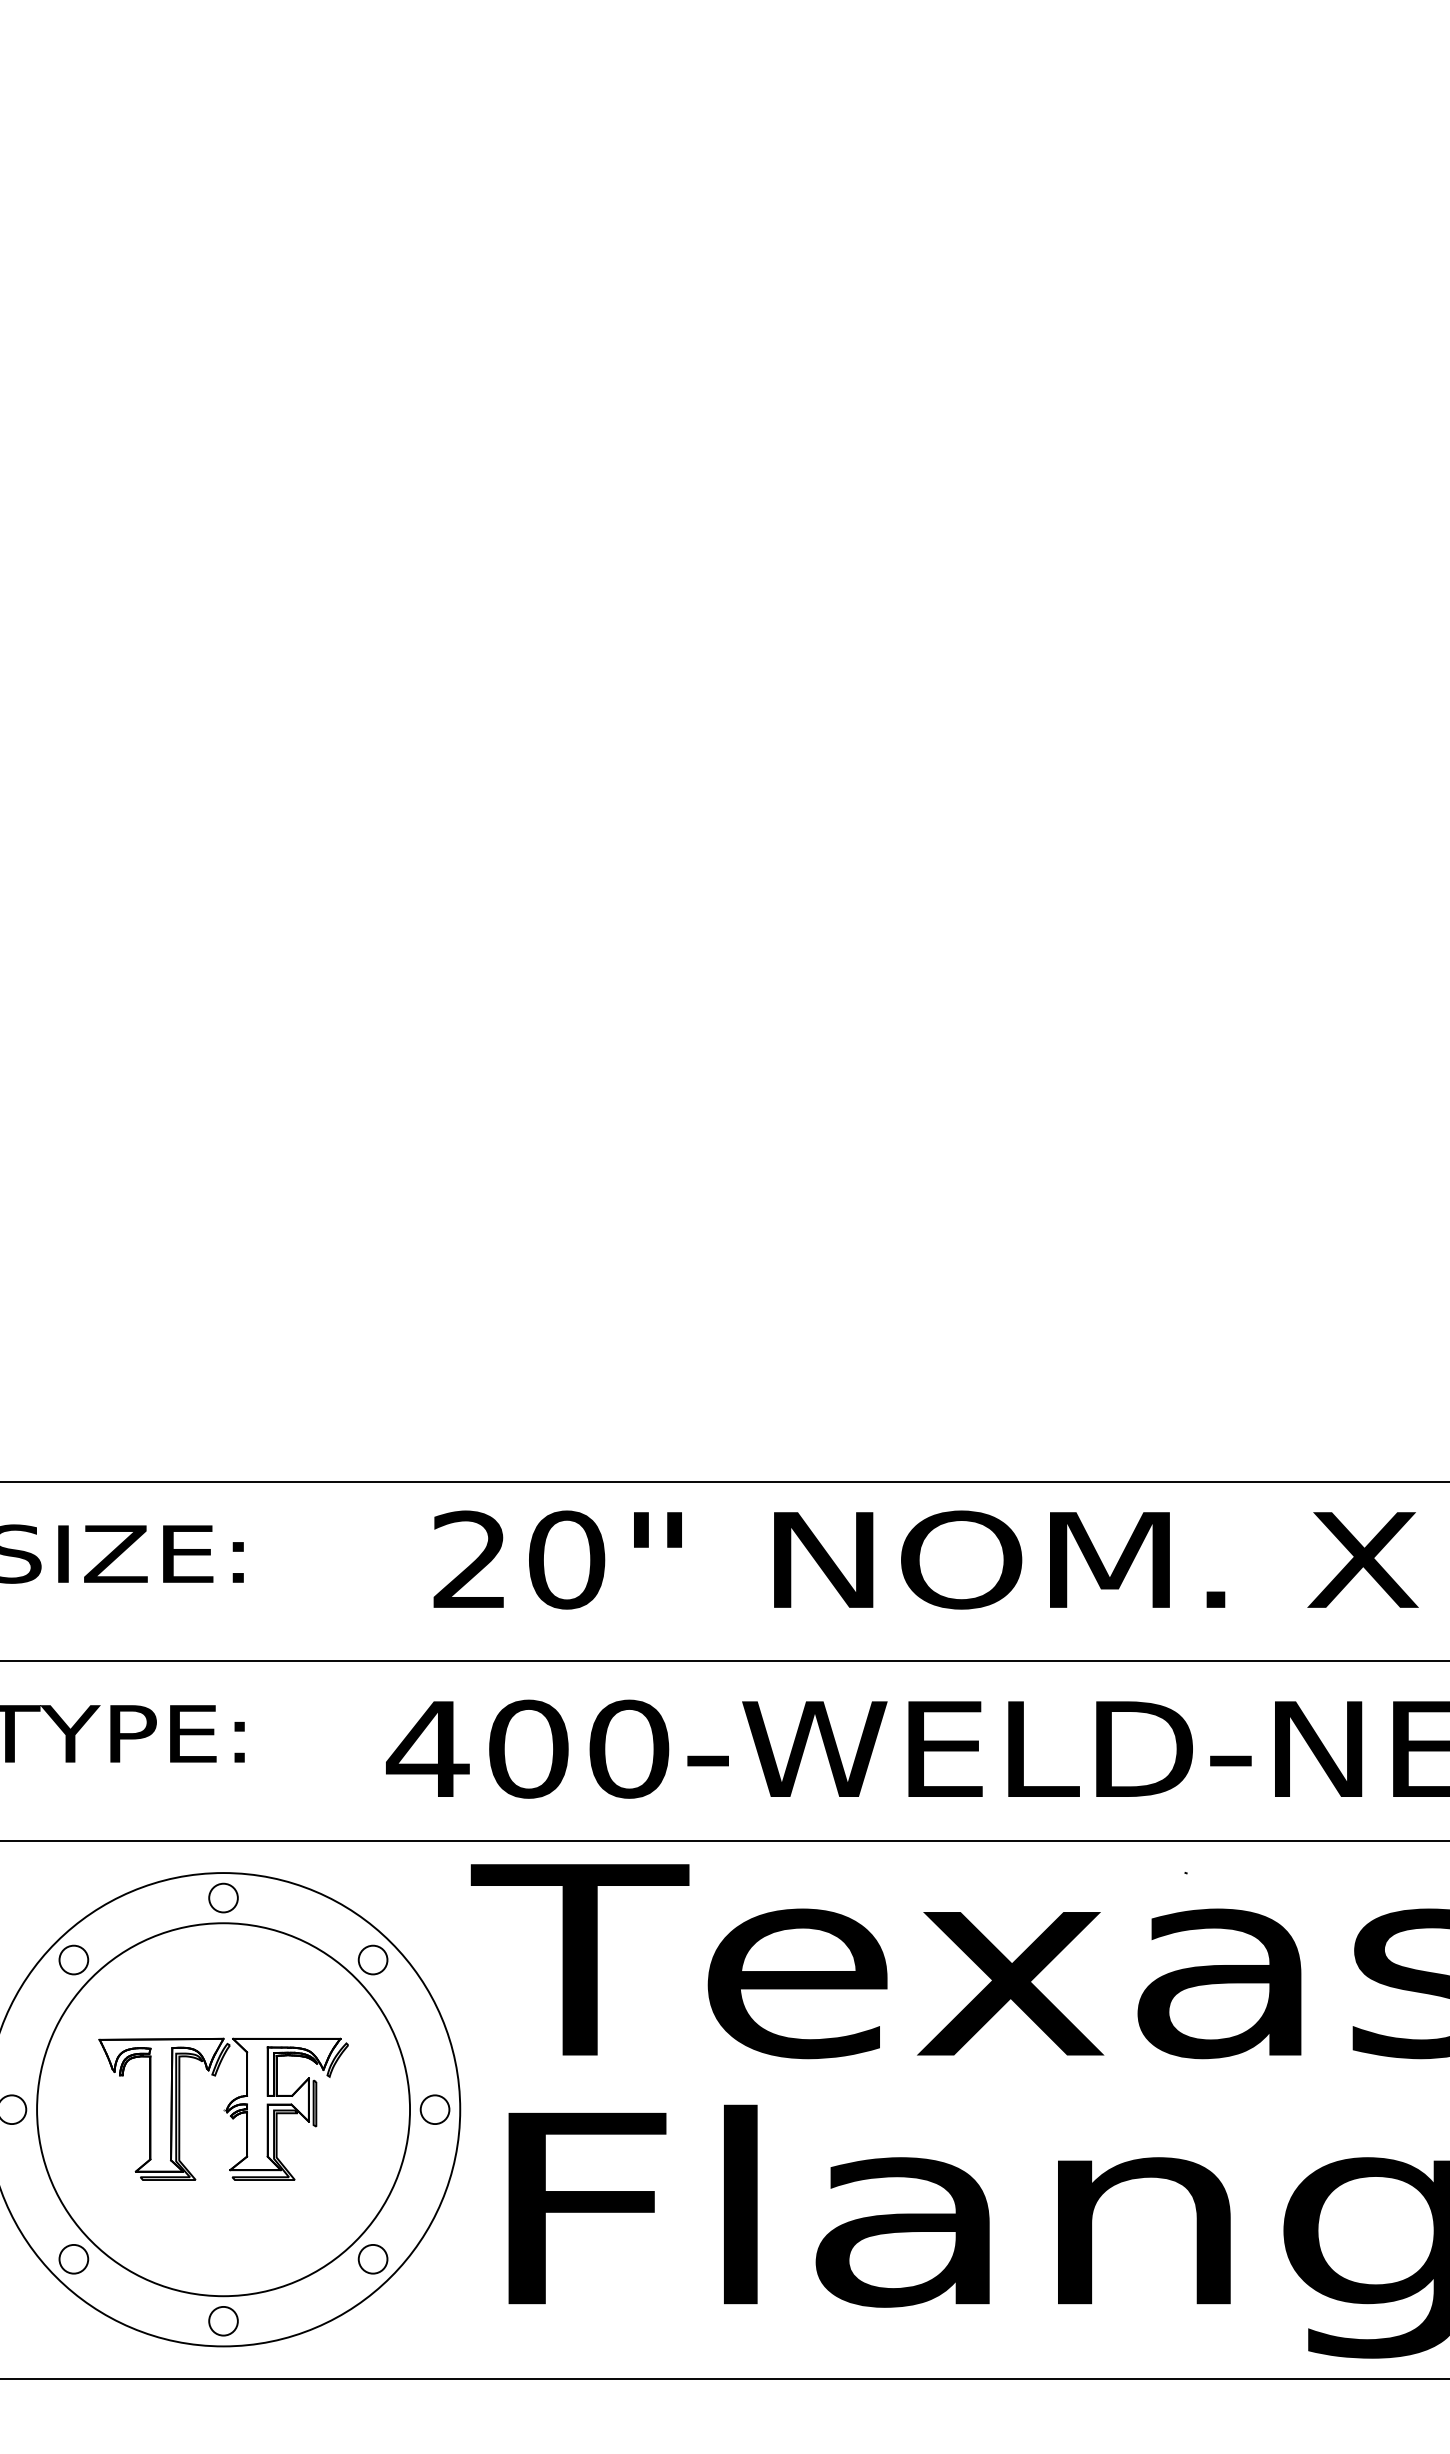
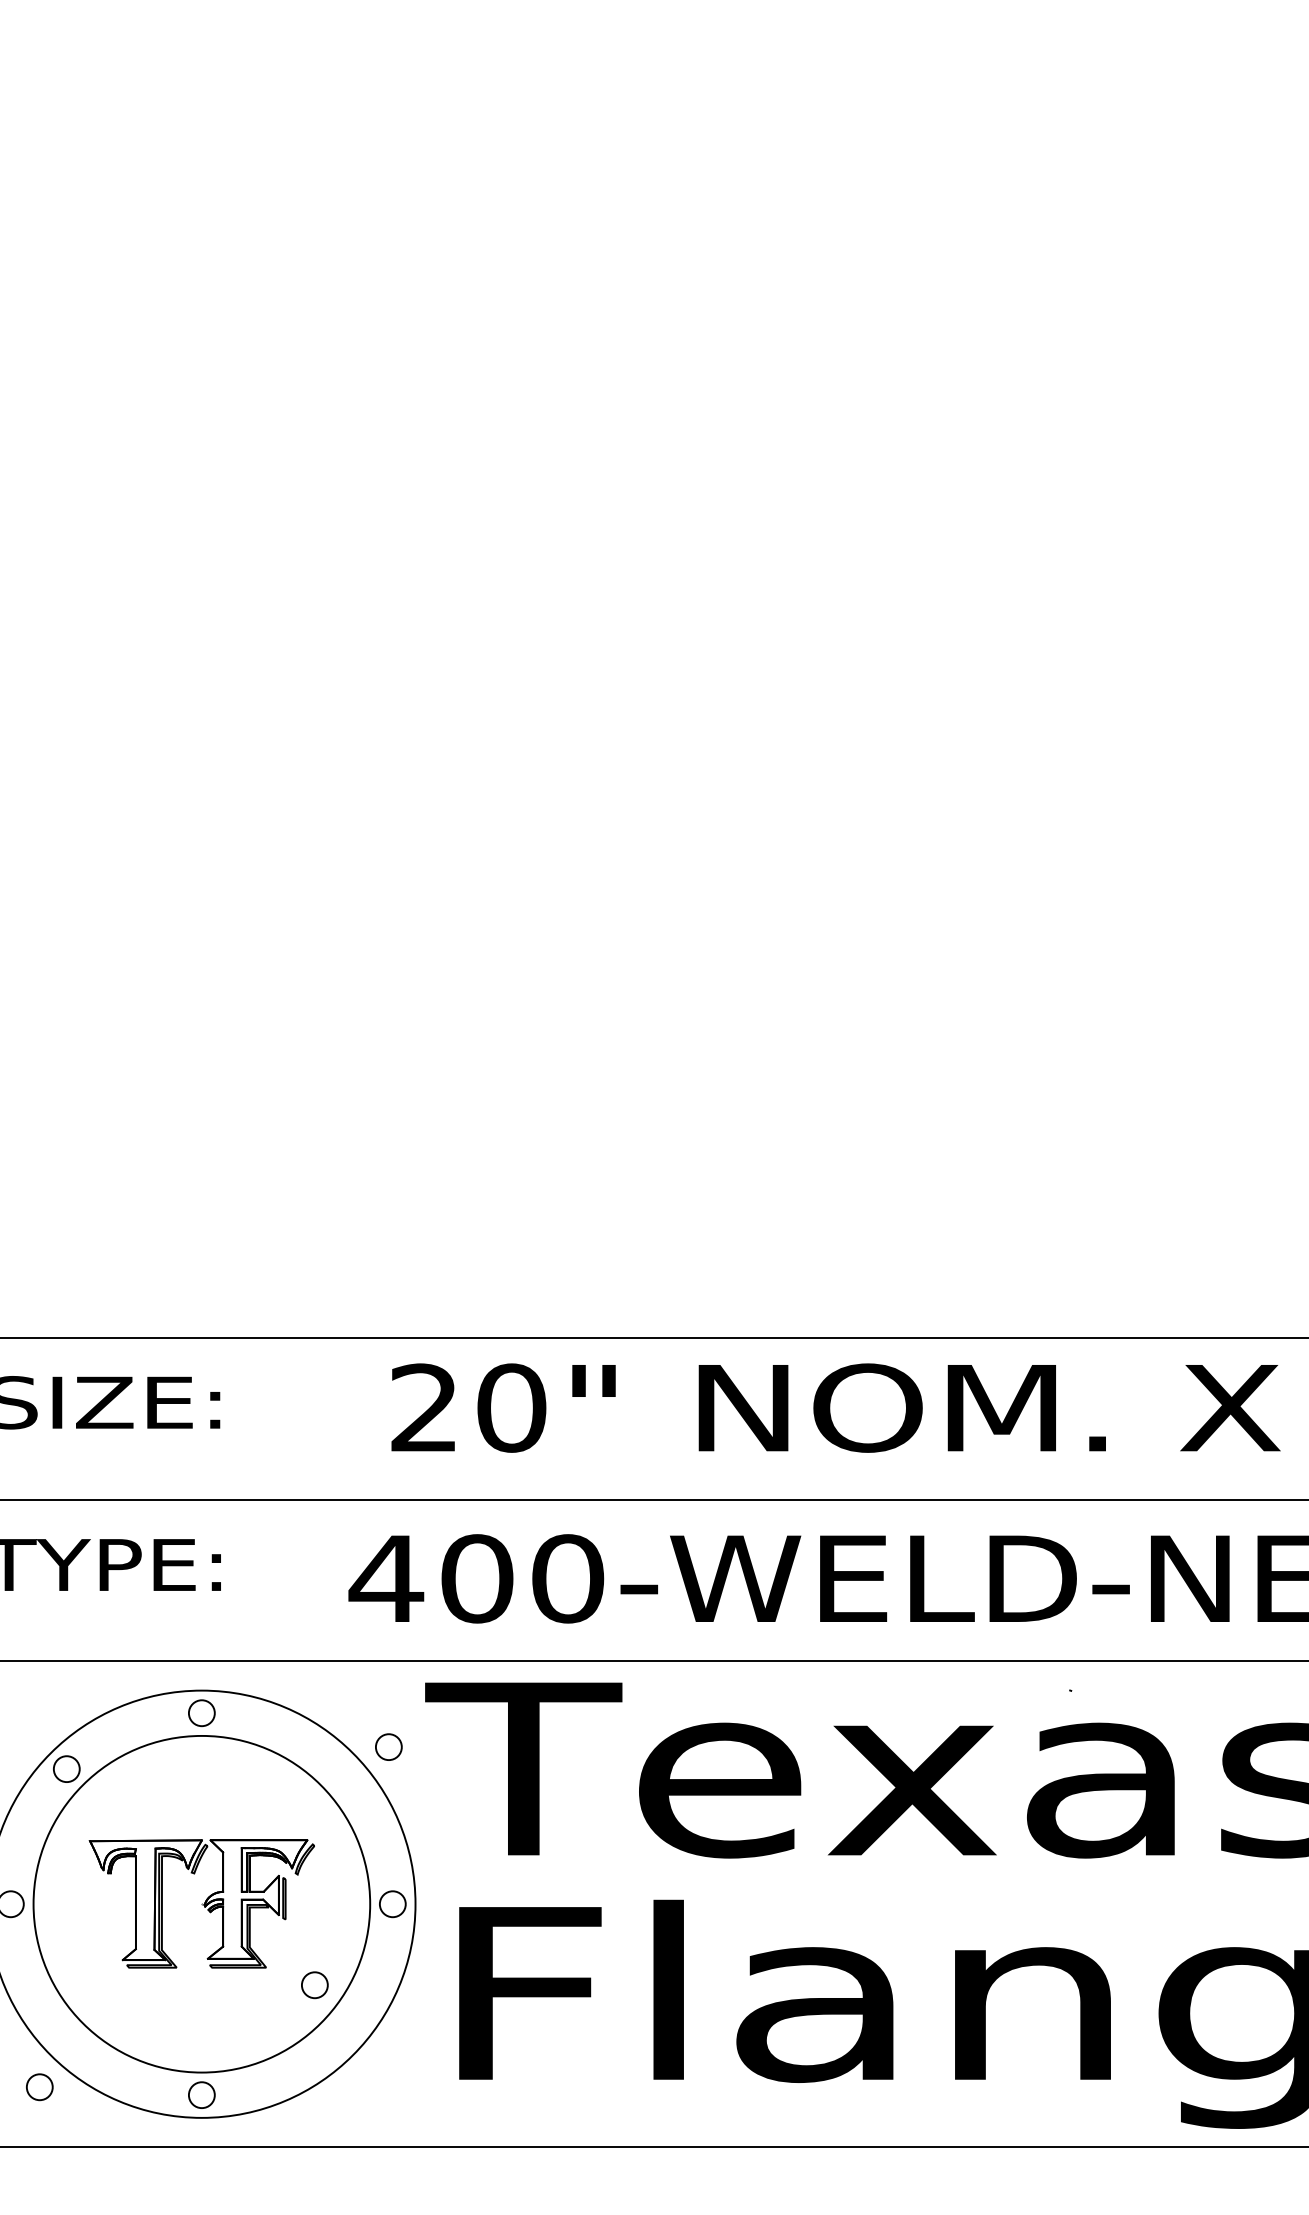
circle: (372, 1959) -> (388, 1746), moved
circle: (73, 2259) -> (39, 2087), moved
circle: (372, 2259) -> (314, 1985), moved

